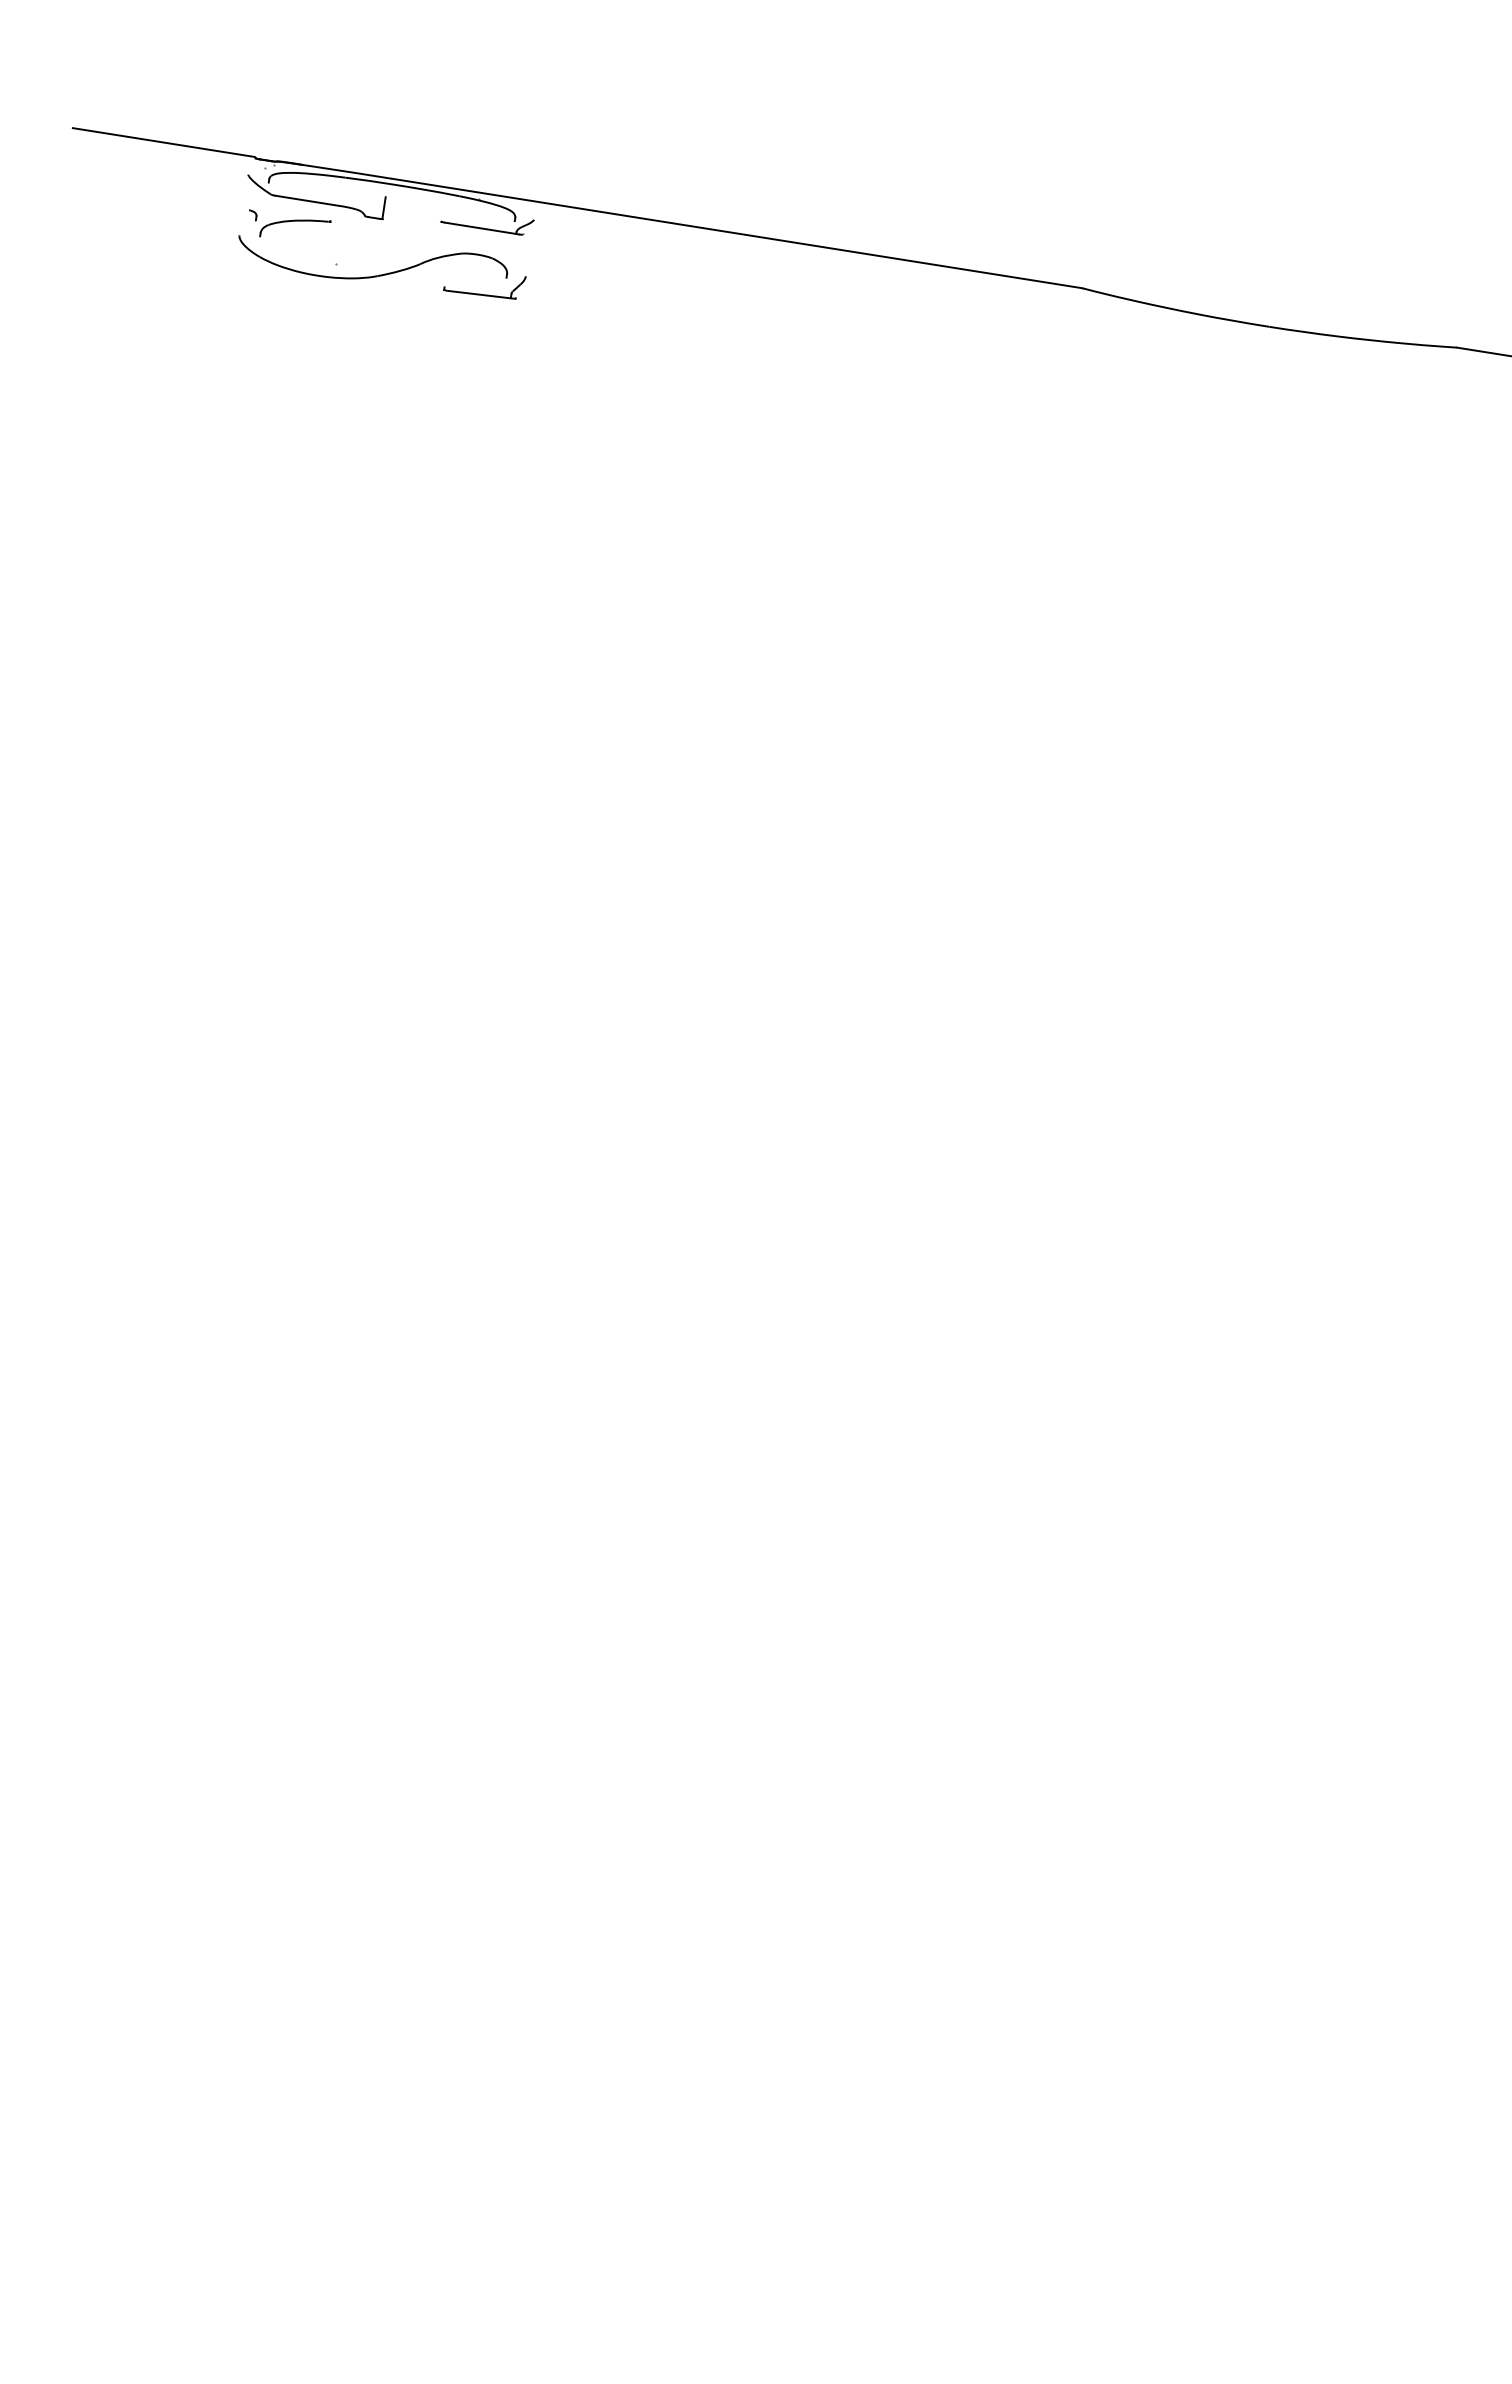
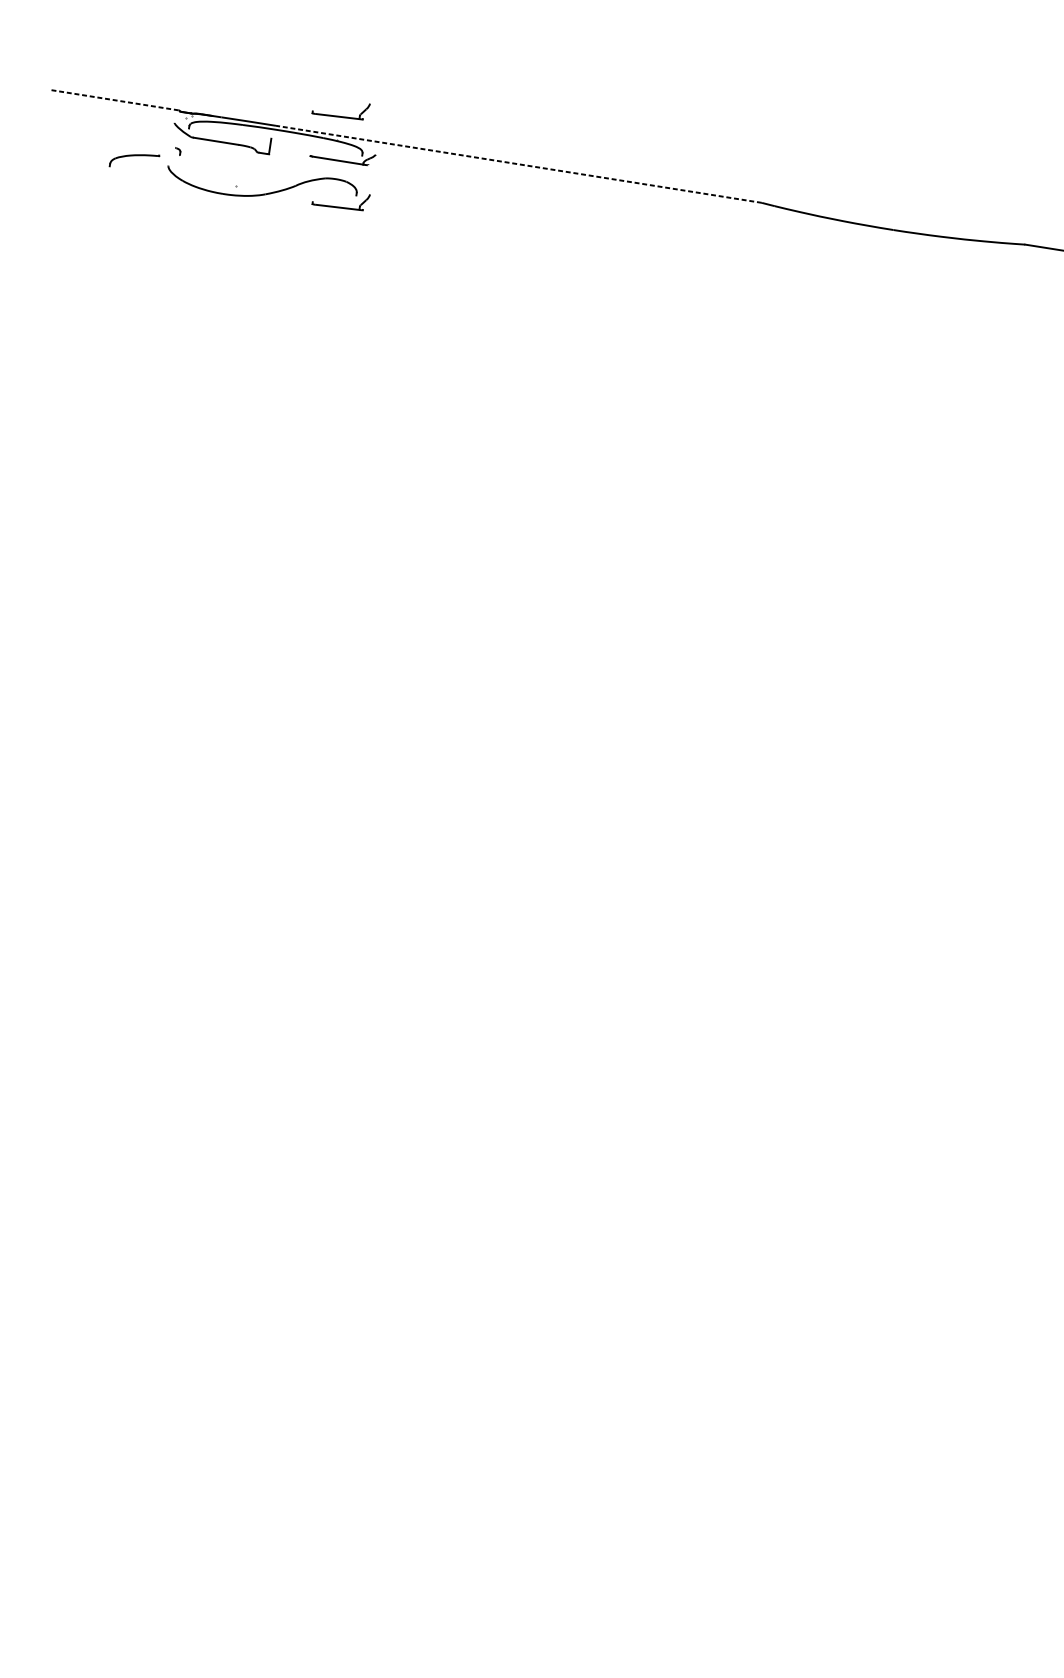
line: (163, 142) -> (114, 100), solid -> dashed
part: (484, 165) -> (340, 116), added
part: (295, 221) -> (134, 155), moved
line: (736, 233) -> (518, 164), solid -> dashed

